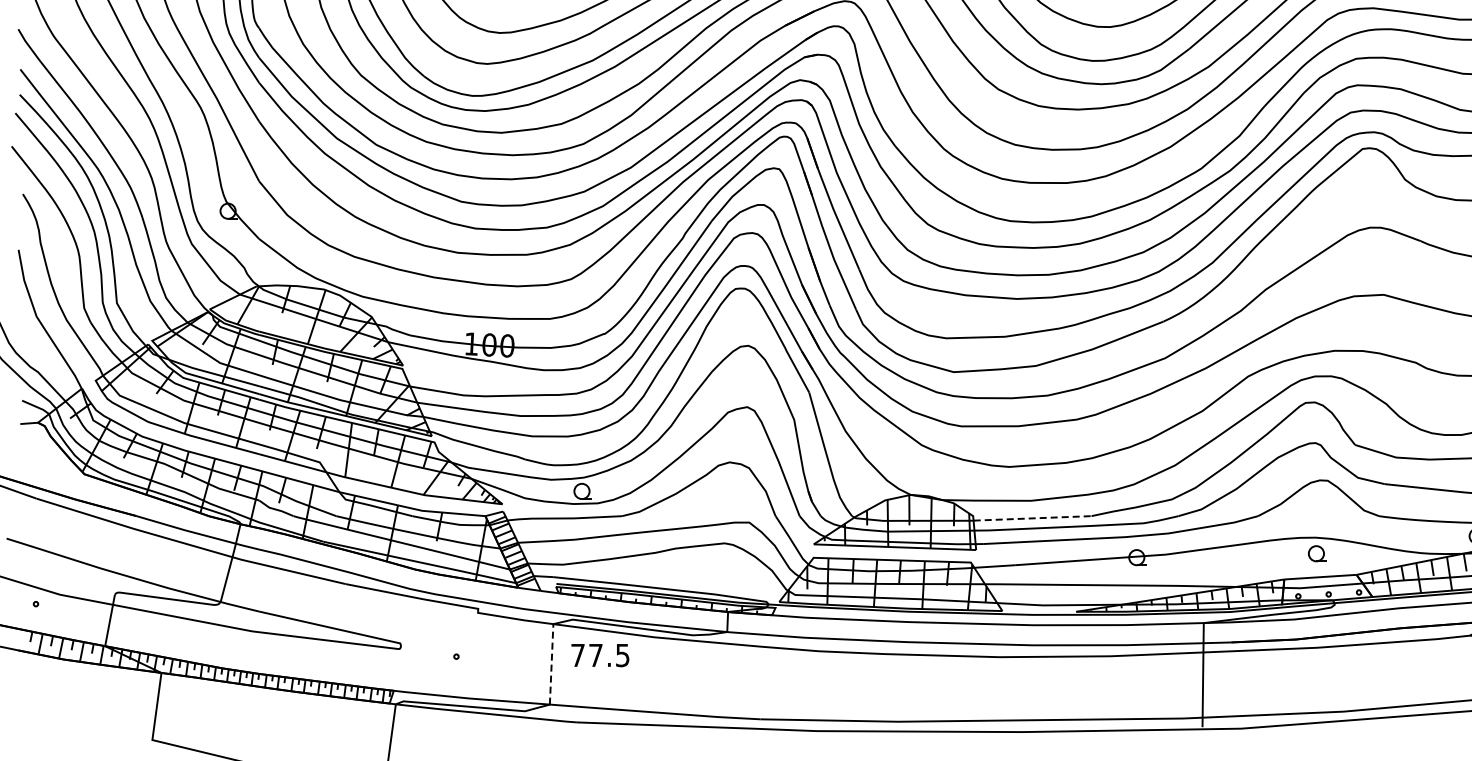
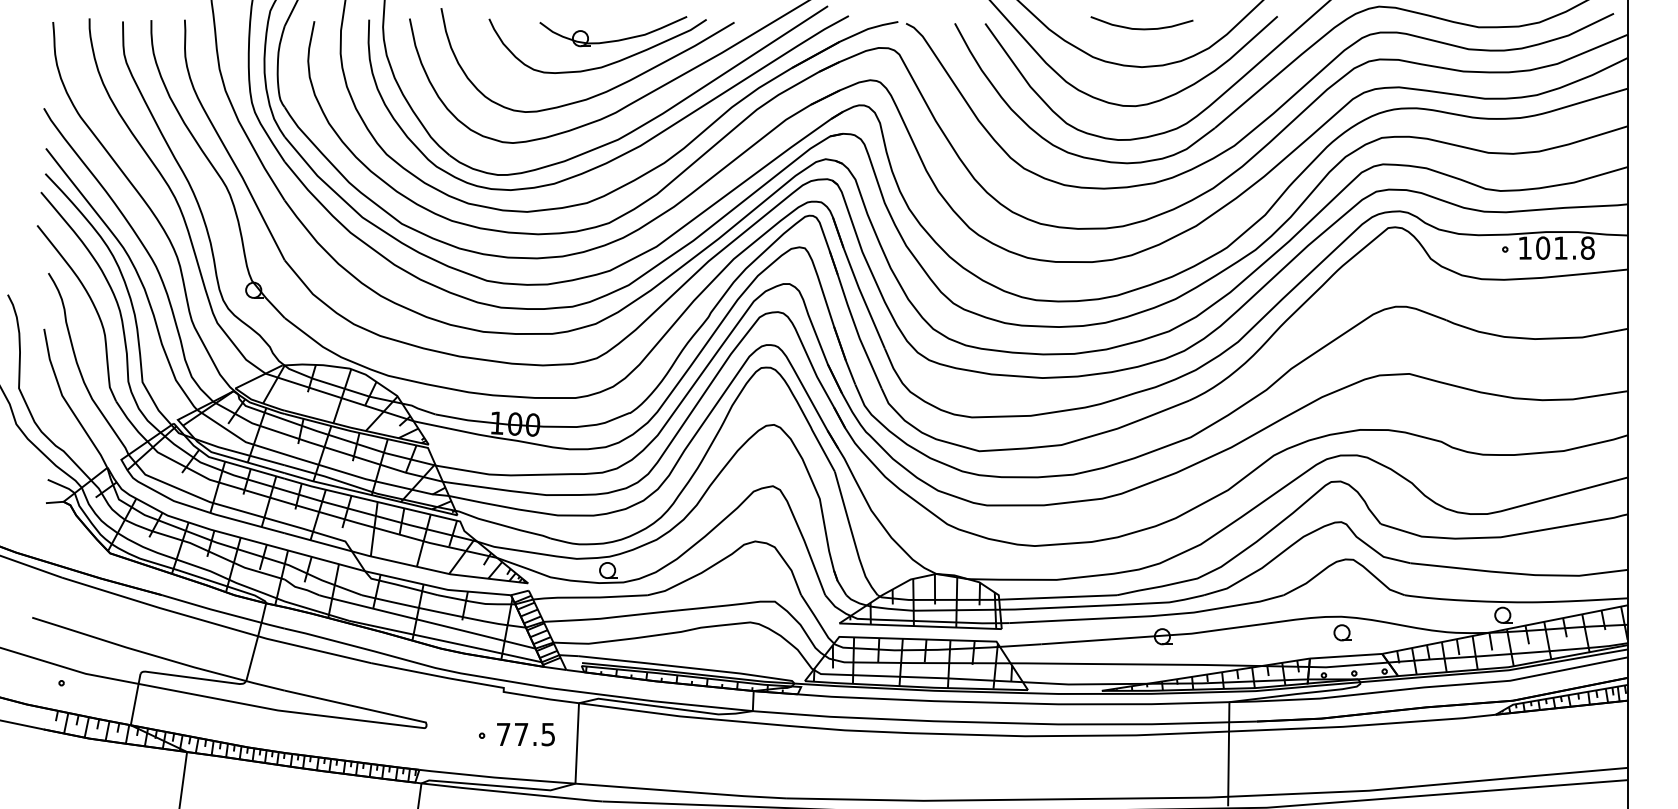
line: (1032, 518) -> (1058, 597), dashed -> solid
text: (599, 655) -> (525, 734), moved
line: (551, 663) -> (577, 742), dashed -> solid

